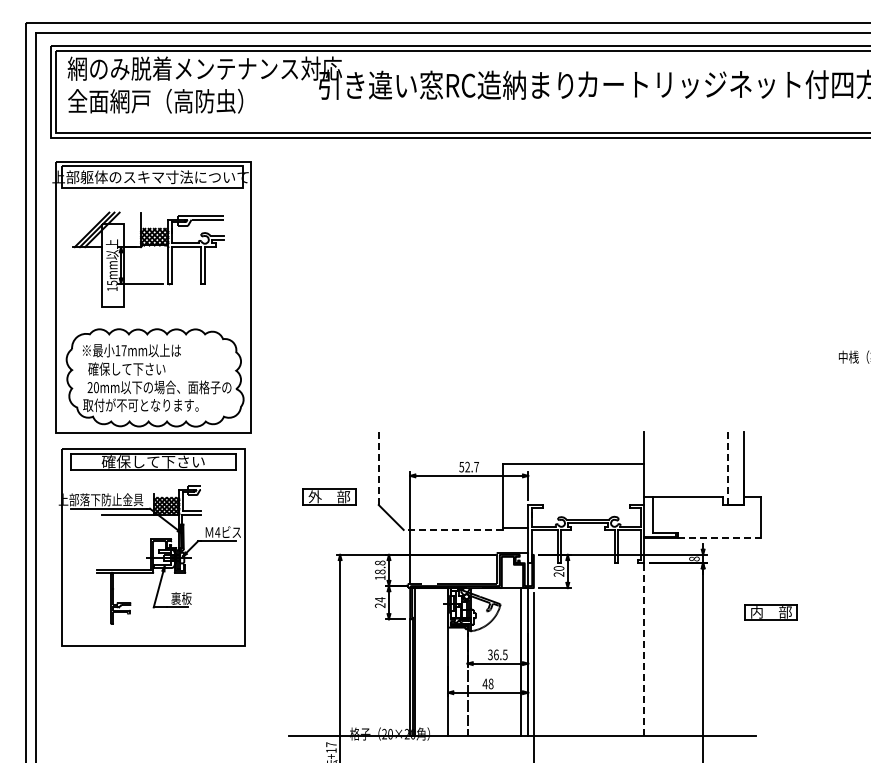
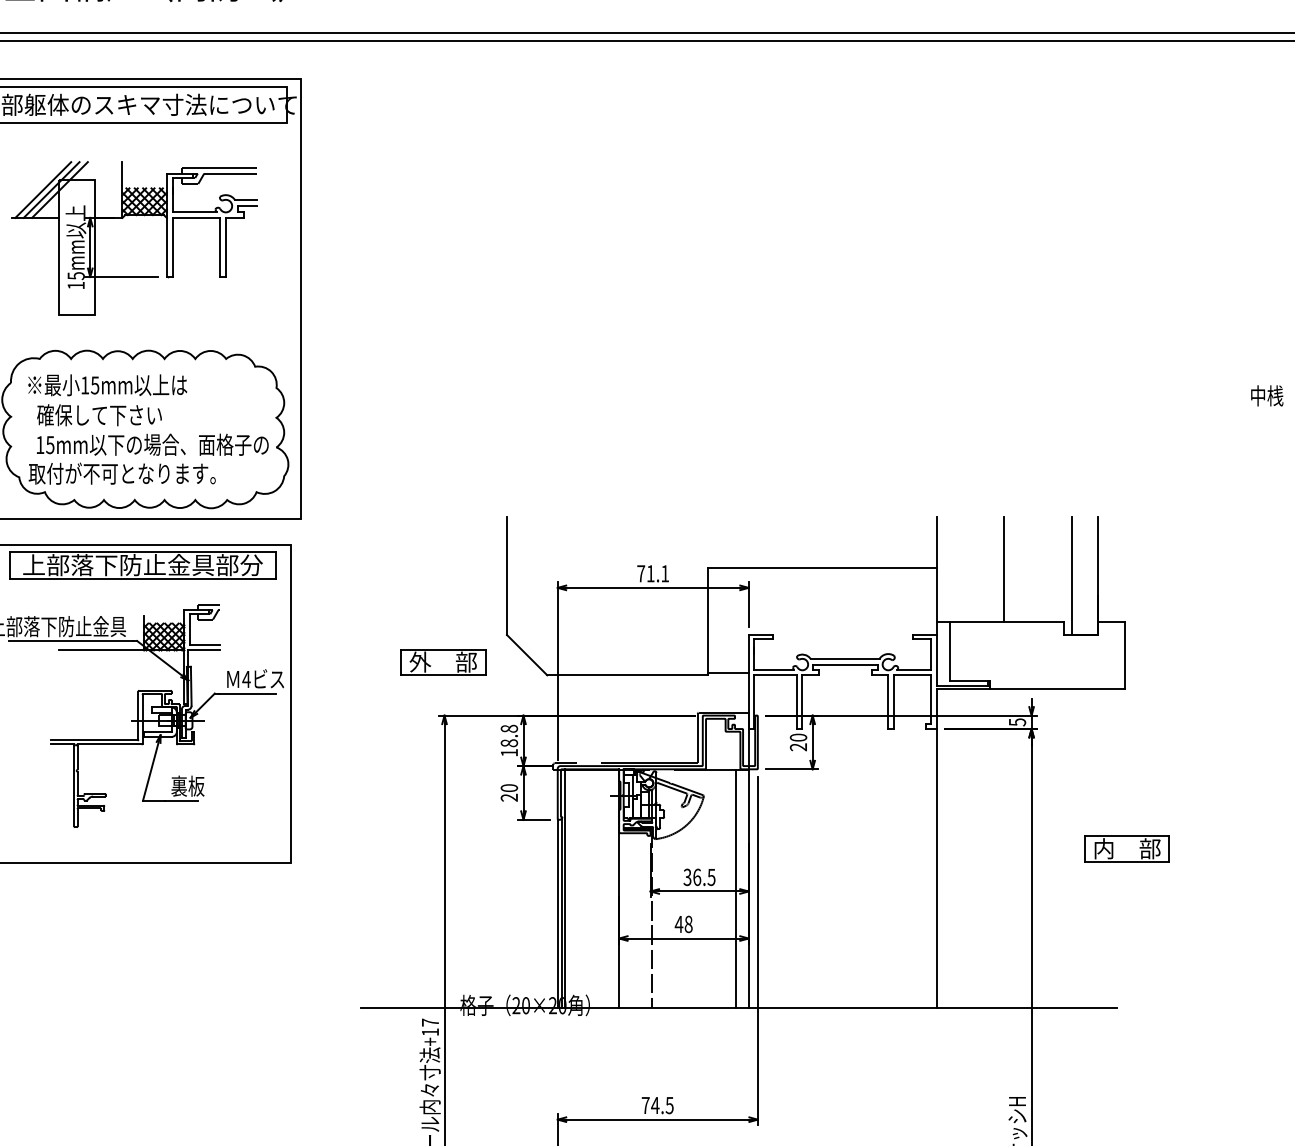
text: (123, 350) -> (94, 385), 17mm -> 15mm
text: (92, 387) -> (44, 444), 20mm -> 15mm
text: (153, 461) -> (142, 564), 確保して下さい -> 上部落下防止金具部分
line: (686, 464) -> (1004, 569), added
text: (468, 466) -> (652, 572), 52.7 -> 71.1
line: (378, 468) -> (506, 575), dashed -> solid
line: (728, 469) -> (1072, 577), dashed -> solid
part: (329, 496) -> (443, 661), moved
line: (453, 529) -> (627, 674), dashed -> solid
line: (719, 538) -> (1058, 689), dashed -> solid
text: (694, 558) -> (1017, 721), 8 -> 5
text: (379, 599) -> (508, 787), 24 -> 20
part: (770, 612) -> (1125, 849), moved
line: (644, 648) -> (936, 867), dashed -> solid

